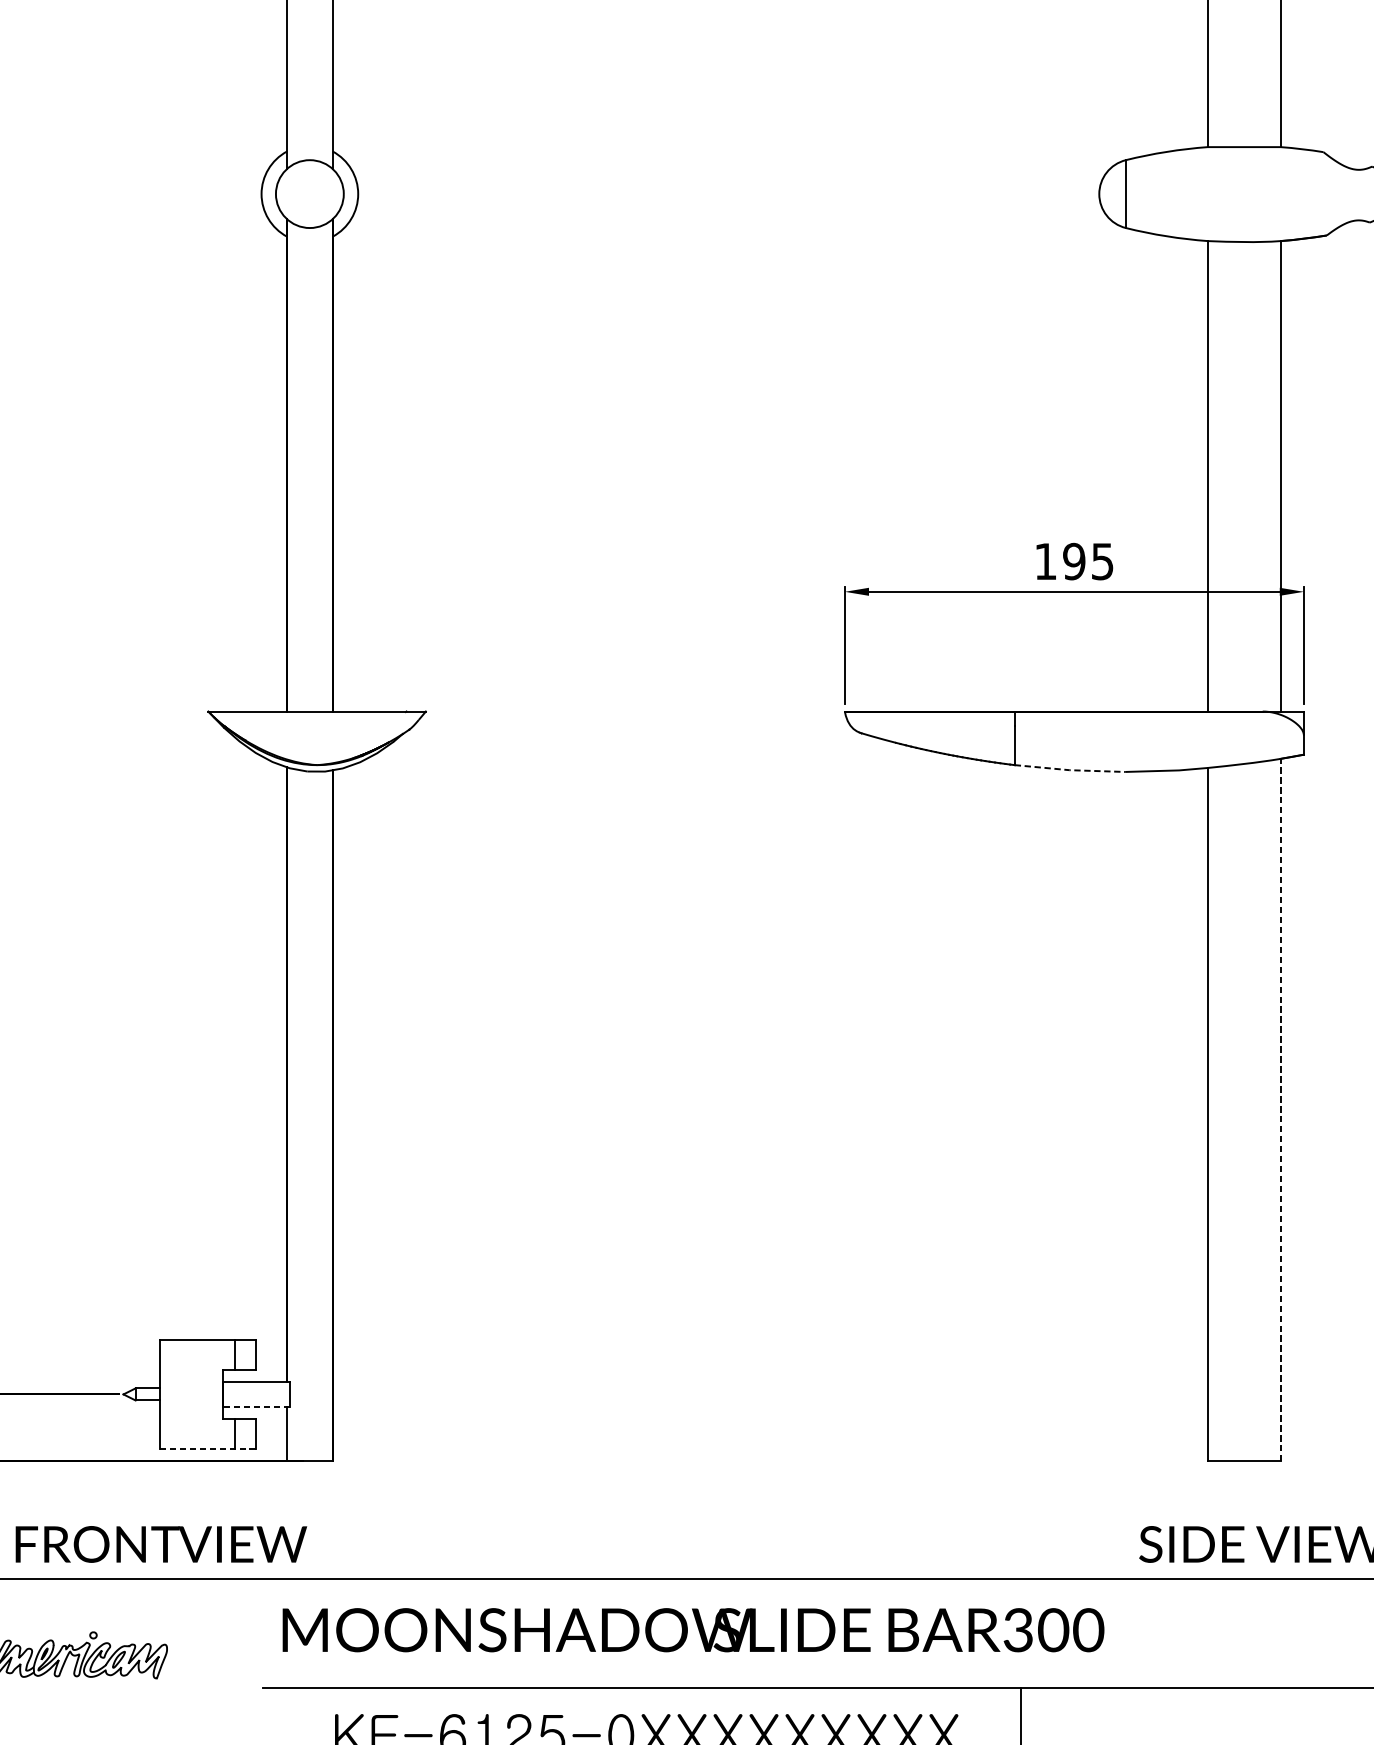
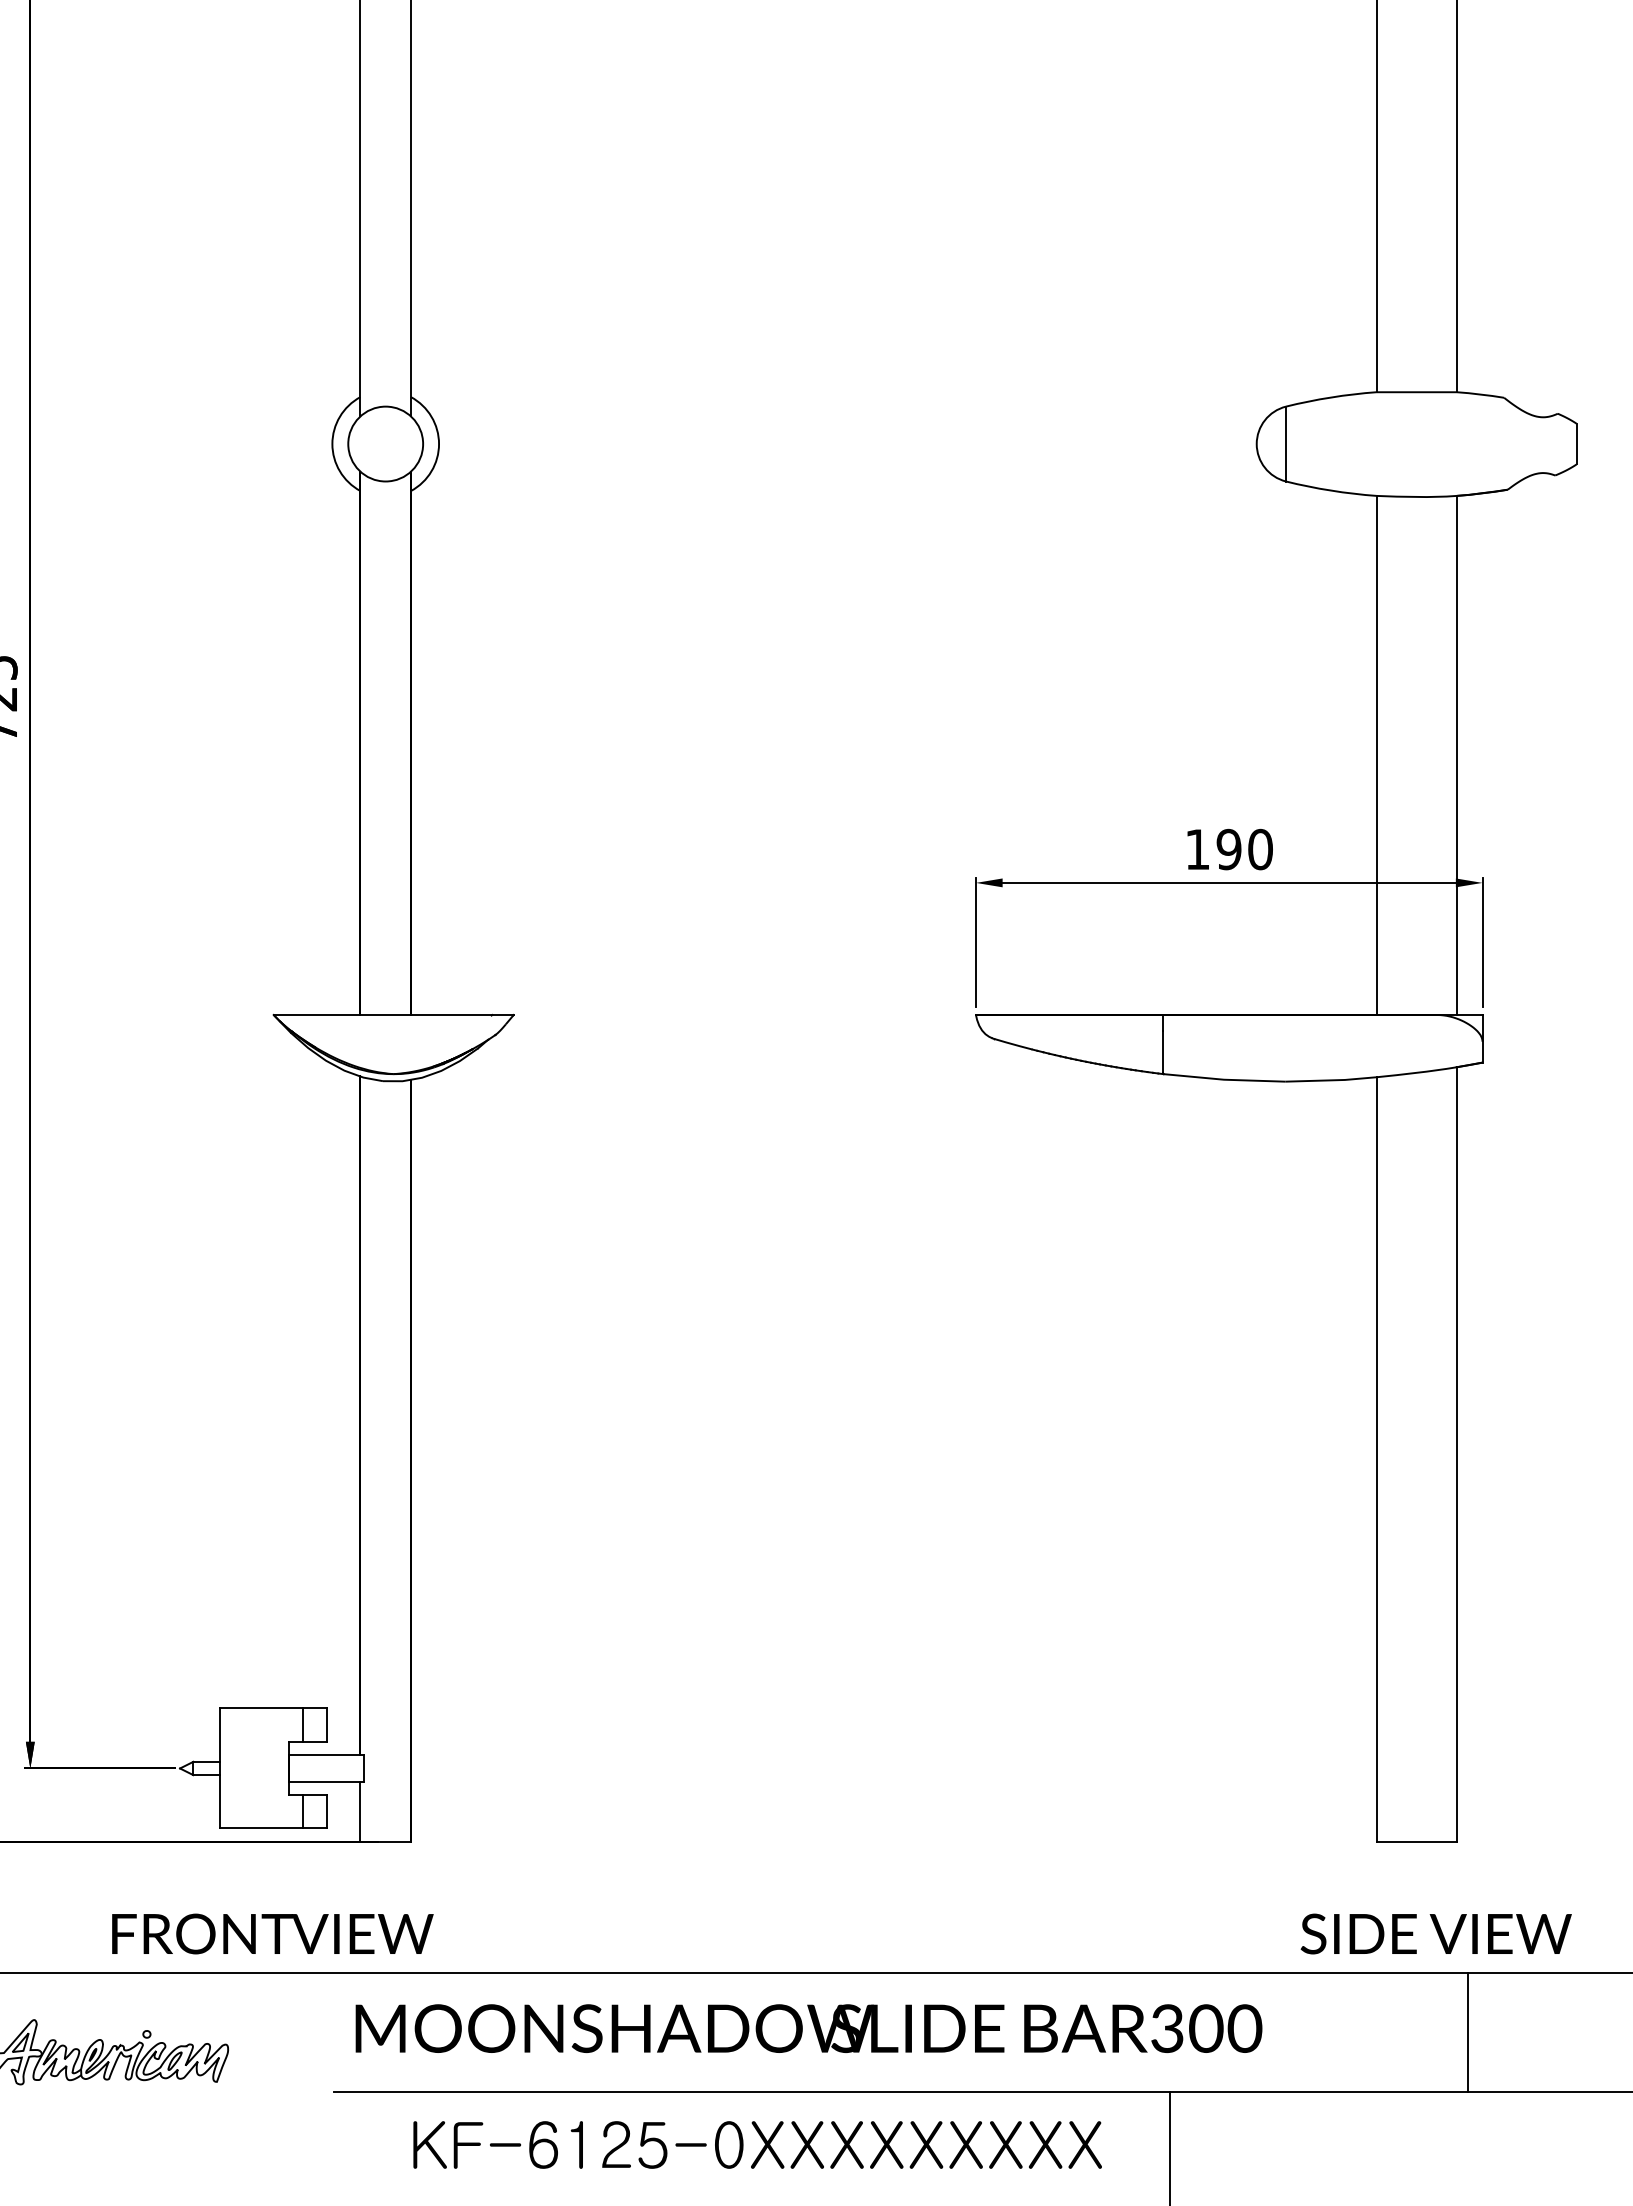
text: (1102, 561) -> (1260, 849), 195 -> 190
line: (1069, 769) -> (1223, 1079), dashed -> solid
line: (1280, 1109) -> (1456, 1454), dashed -> solid
line: (256, 1407) -> (326, 1782), dashed -> solid
line: (208, 1448) -> (273, 1828), dashed -> solid
text: (161, 1543) -> (272, 1933), moved
line: (1290, 1633) -> (1467, 2032), added

